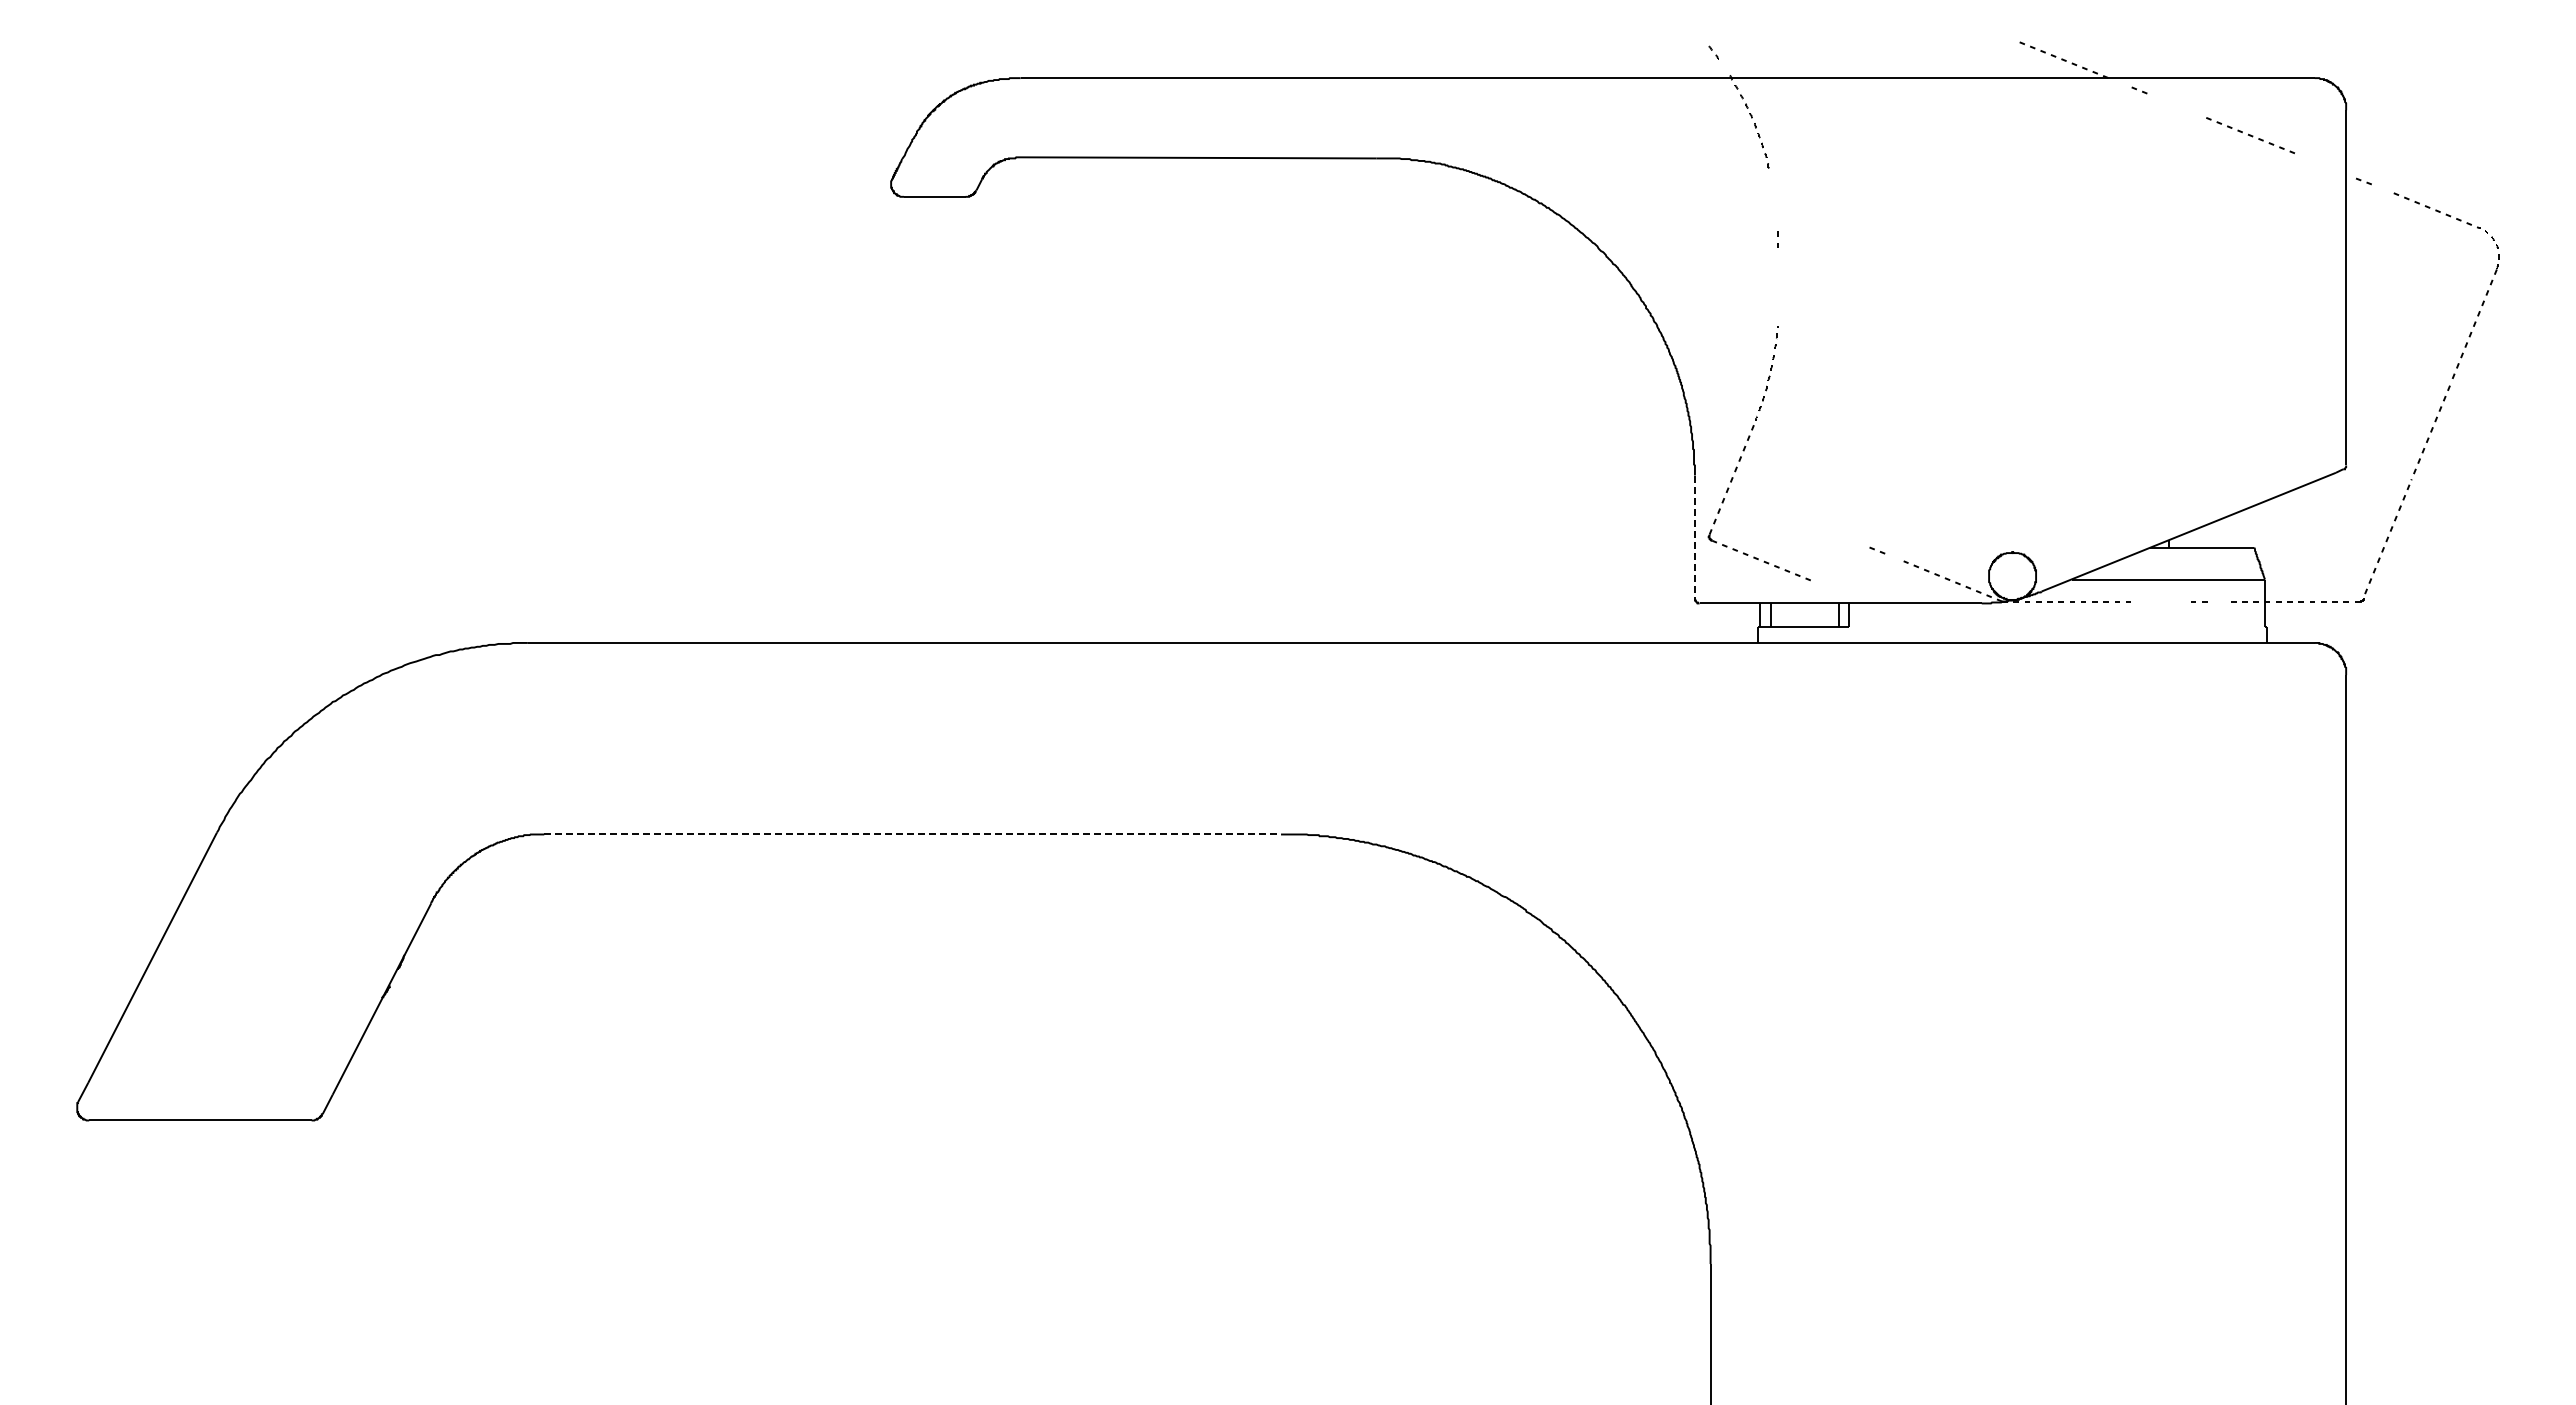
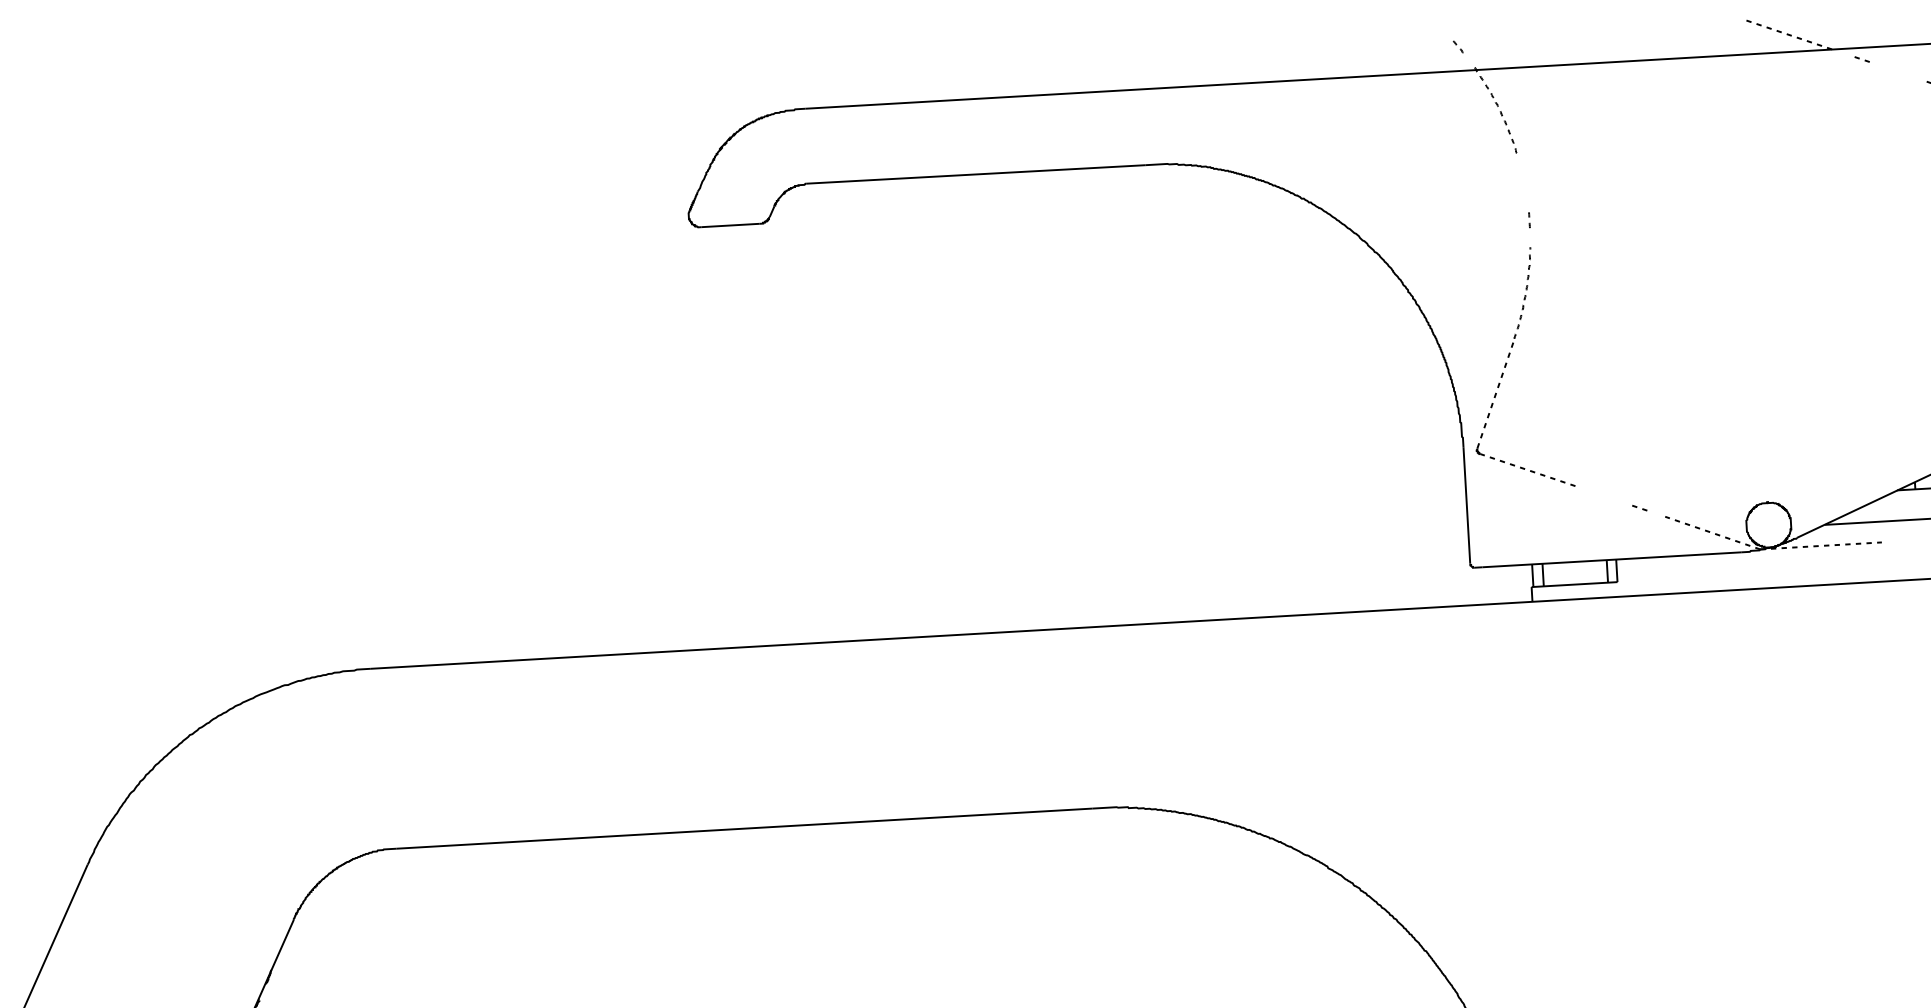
part: (1745, 449) -> (1506, 366), moved
line: (1694, 537) -> (1466, 505), dashed -> solid
line: (913, 834) -> (745, 828), dashed -> solid

